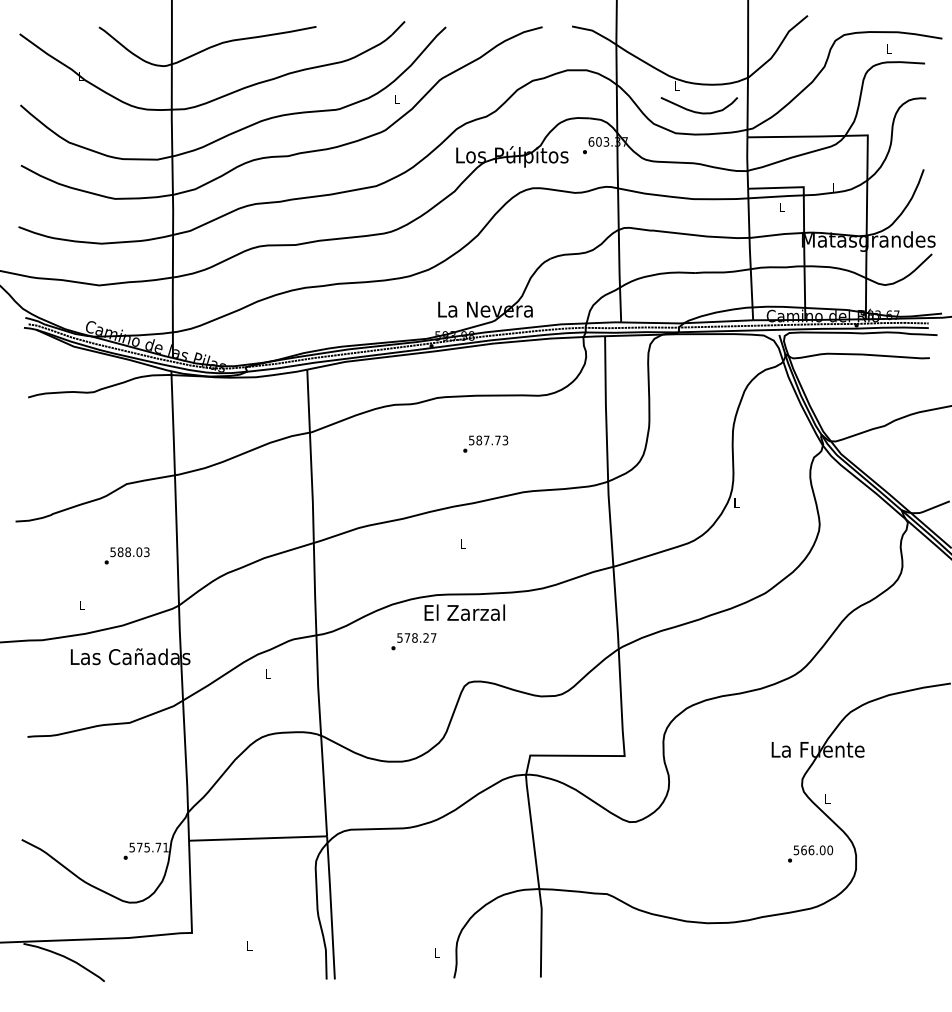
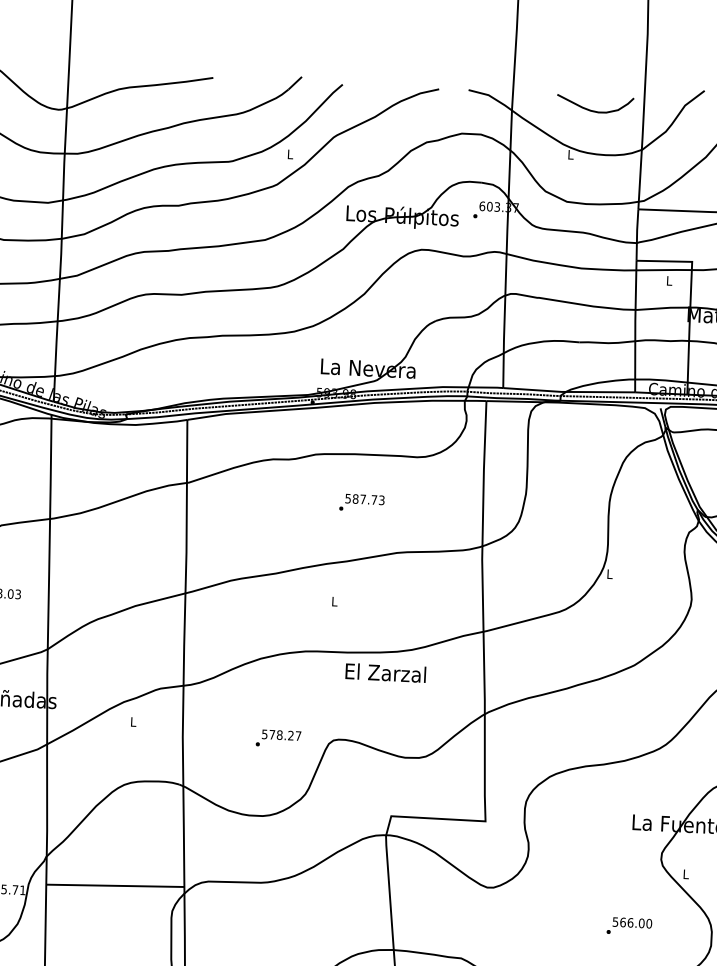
curve: (698, 111) -> (594, 110), moved
text: (464, 612) -> (385, 672), moved
text: (413, 641) -> (278, 738), moved
text: (810, 853) -> (629, 925), moved

